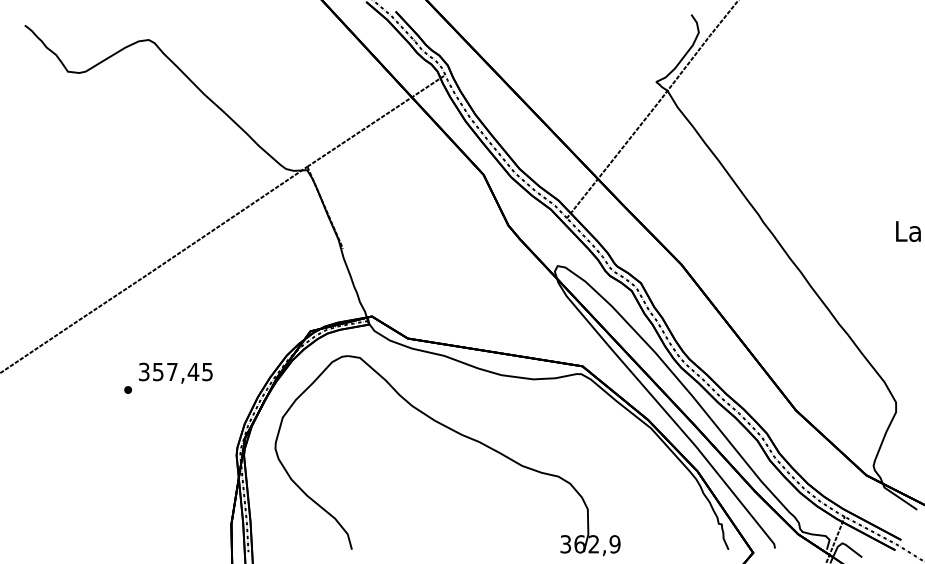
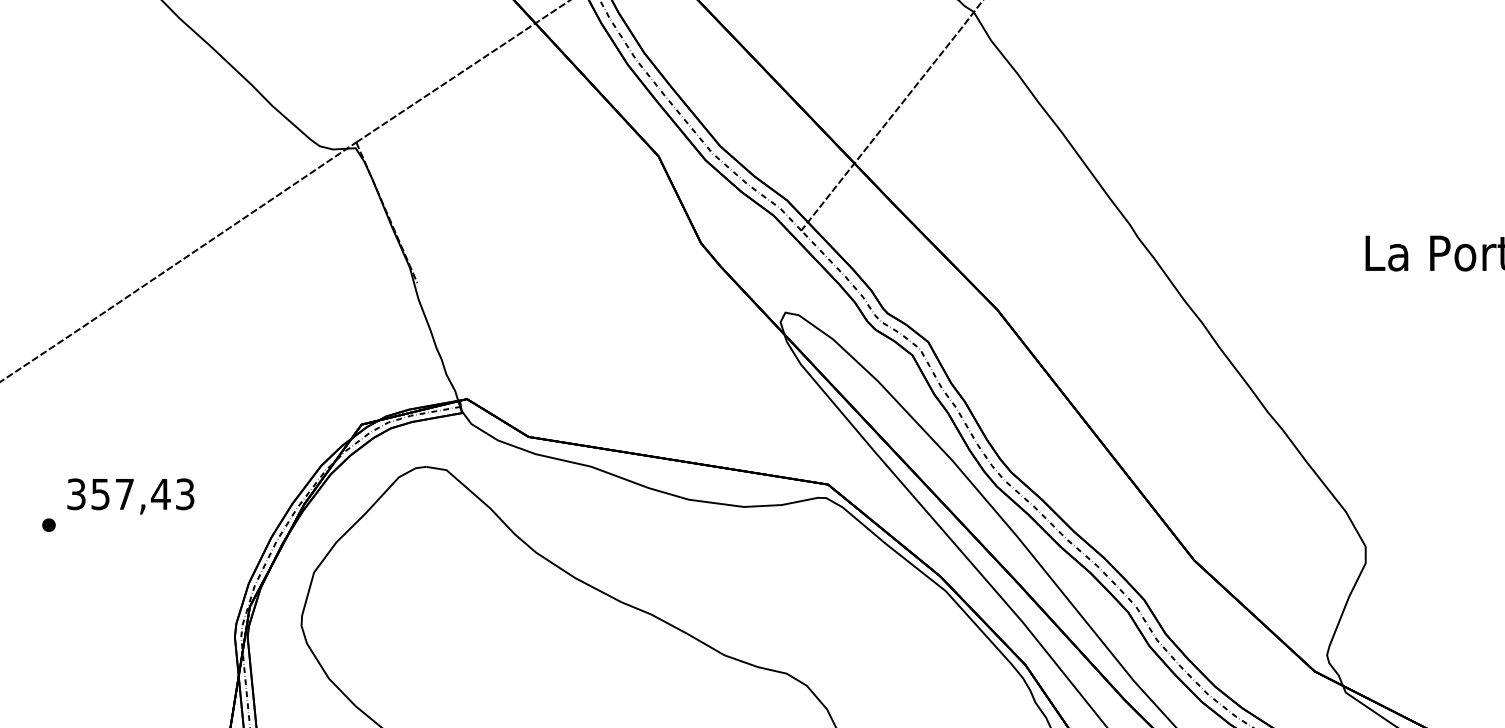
text: (207, 371) -> (185, 493), 357,45 -> 357,43

